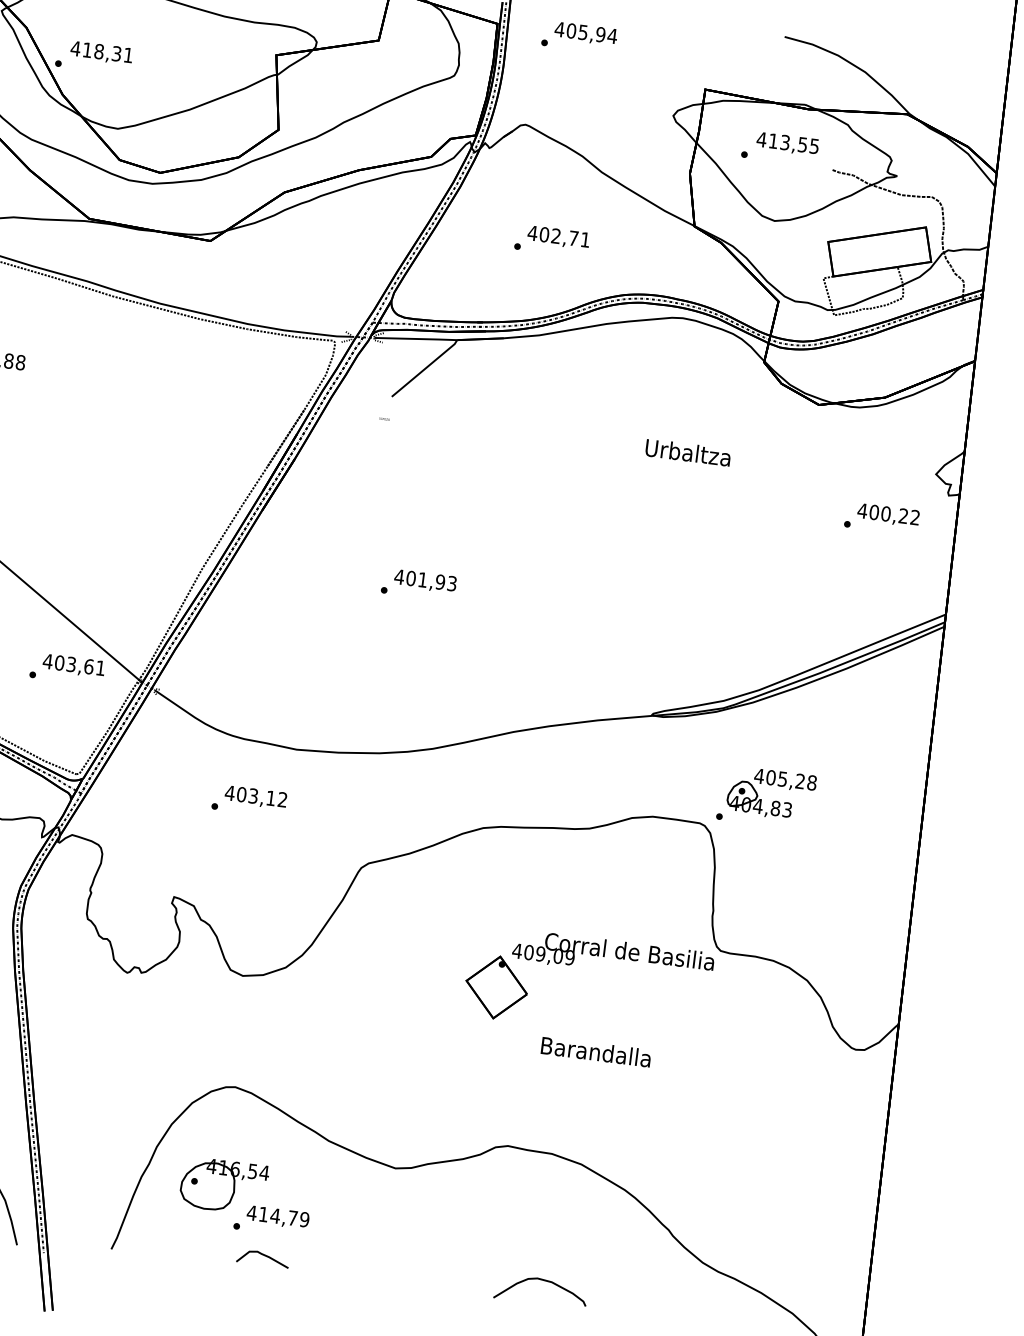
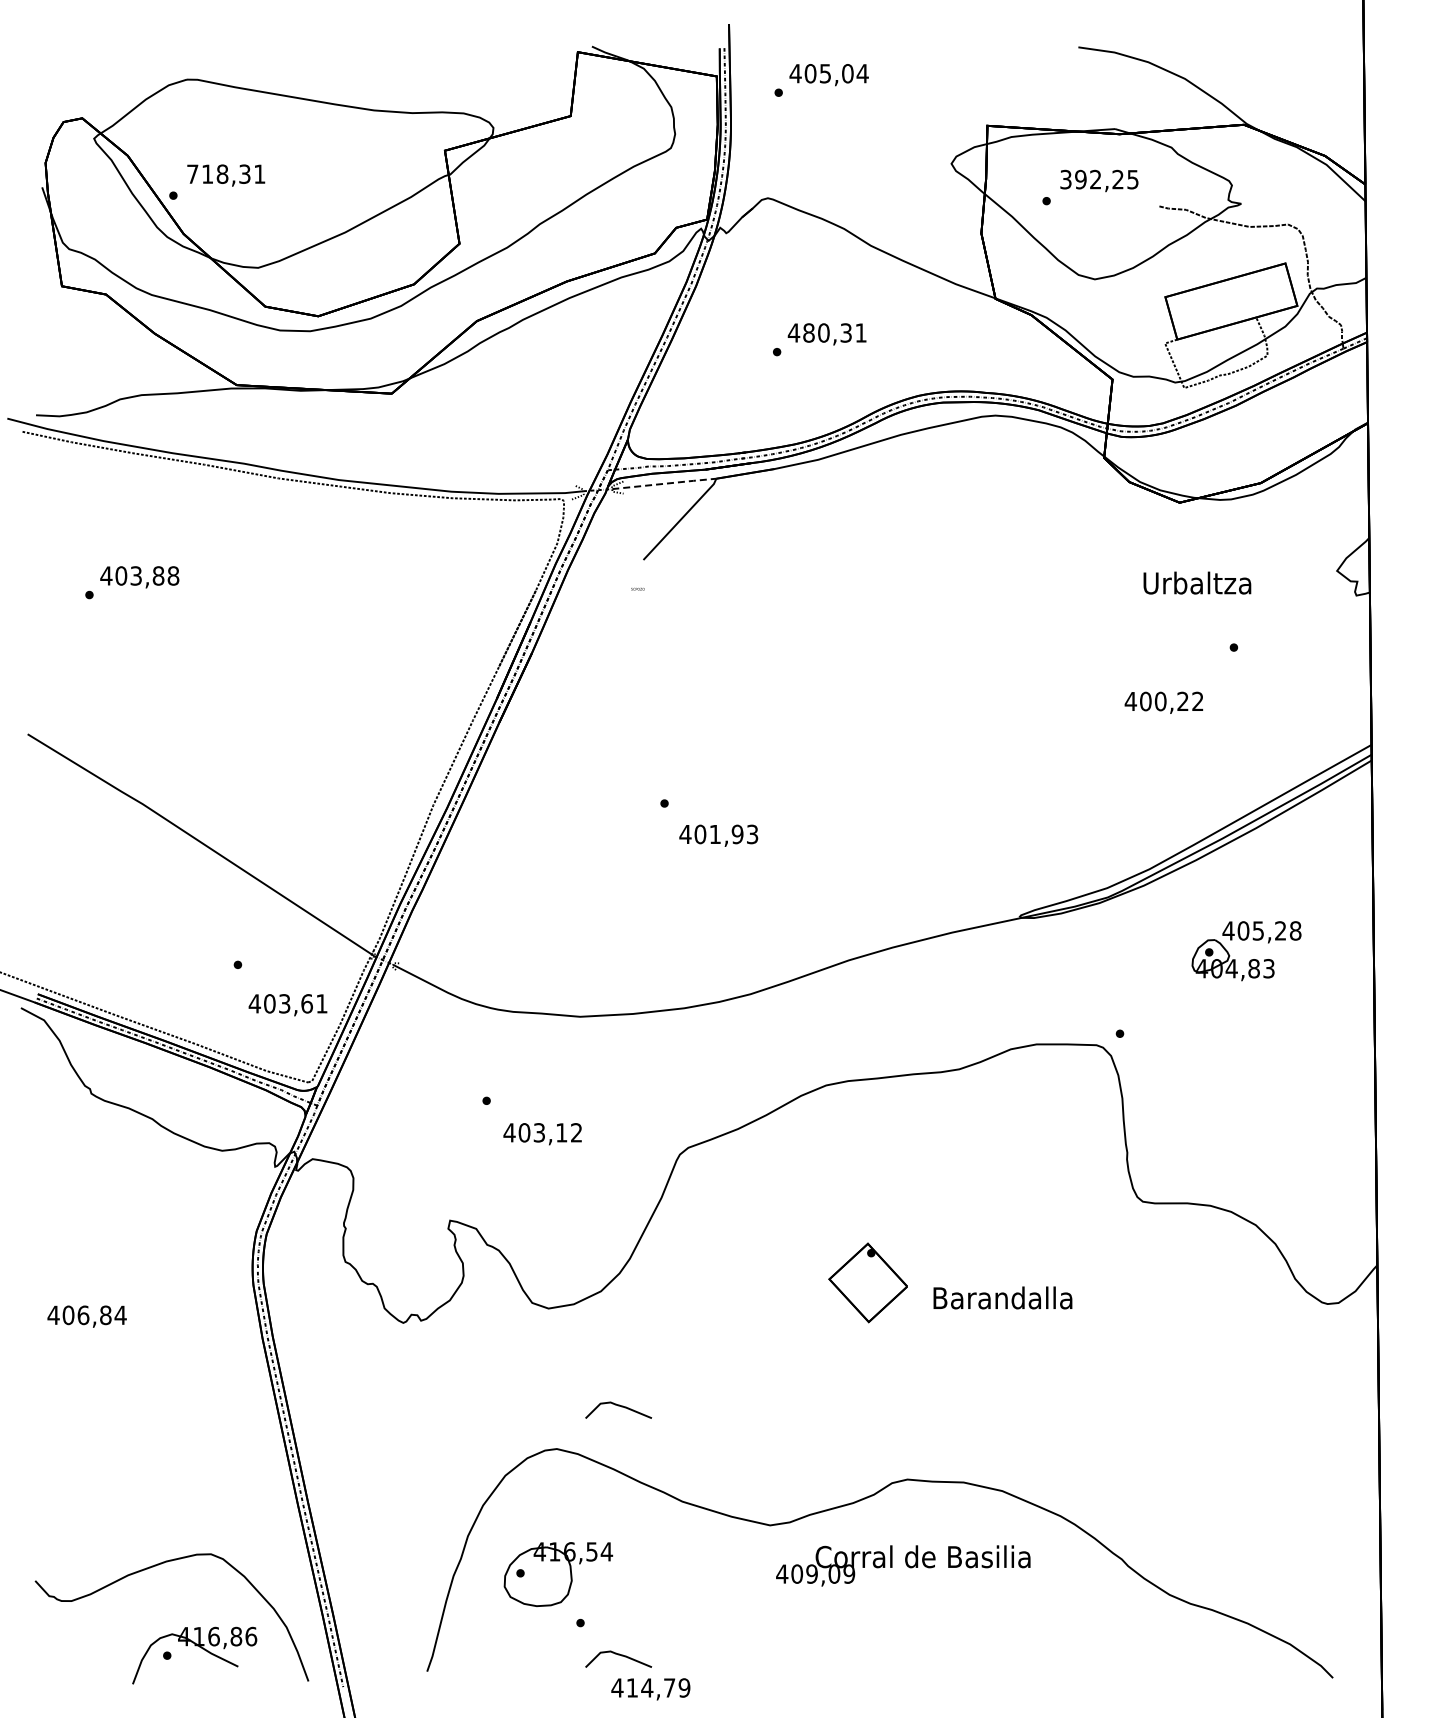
text: (600, 34) -> (847, 73), 405,94 -> 405,04
text: (75, 48) -> (192, 173), 418,31 -> 718,31
text: (781, 142) -> (1091, 179), 413,55 -> 392,25
text: (559, 236) -> (827, 332), 402,71 -> 480,31
line: (415, 338) -> (664, 483), solid -> dashed
text: (688, 452) -> (1197, 582), moved
text: (888, 515) -> (1163, 702), moved
text: (425, 581) -> (718, 835), moved
text: (73, 666) -> (287, 1005), moved
text: (255, 797) -> (542, 1134), moved
part: (774, 801) -> (1251, 959), moved
text: (613, 956) -> (903, 1565), moved
text: (595, 1051) -> (1002, 1297), moved
curve: (288, 1059) -> (618, 1406), added
text: (277, 1217) -> (650, 1689), moved
curve: (542, 1280) -> (971, 1642), removed

